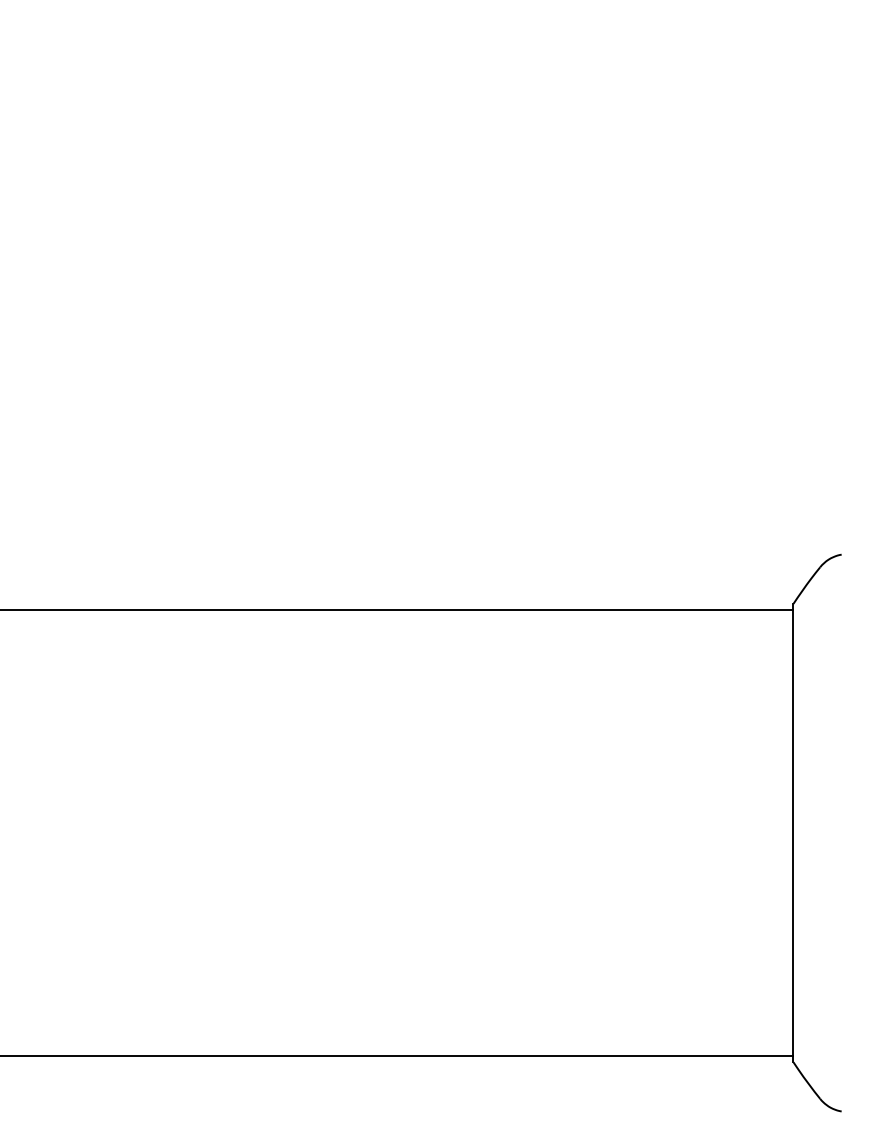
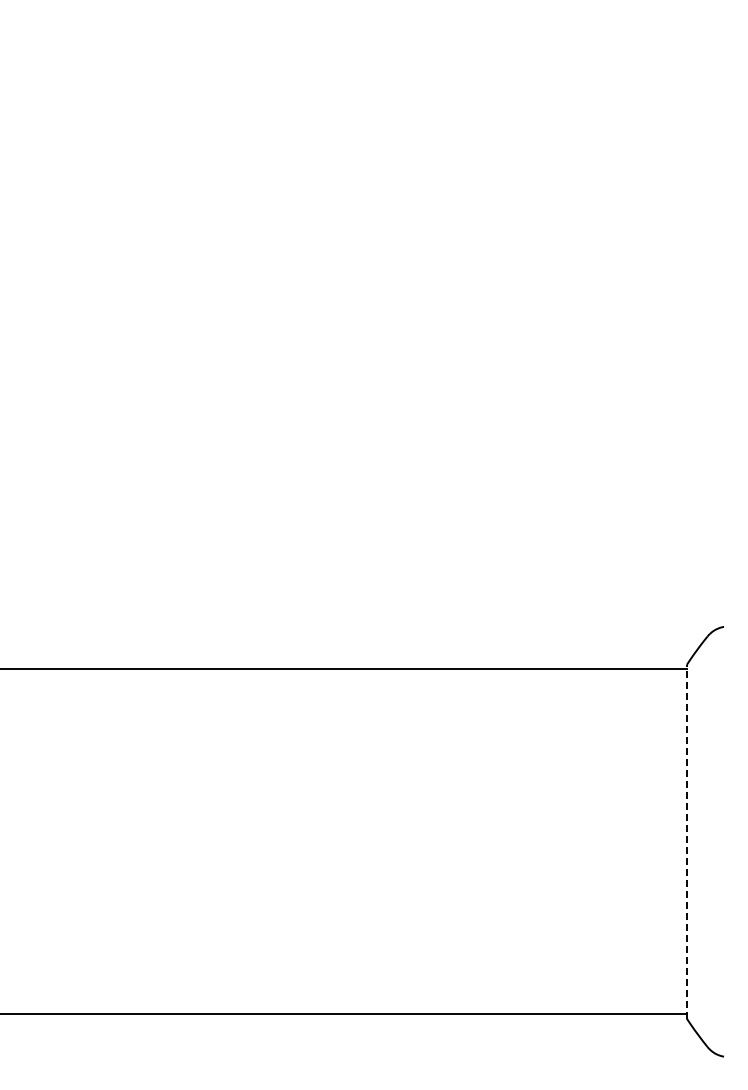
line: (793, 832) -> (686, 841), solid -> dashed

